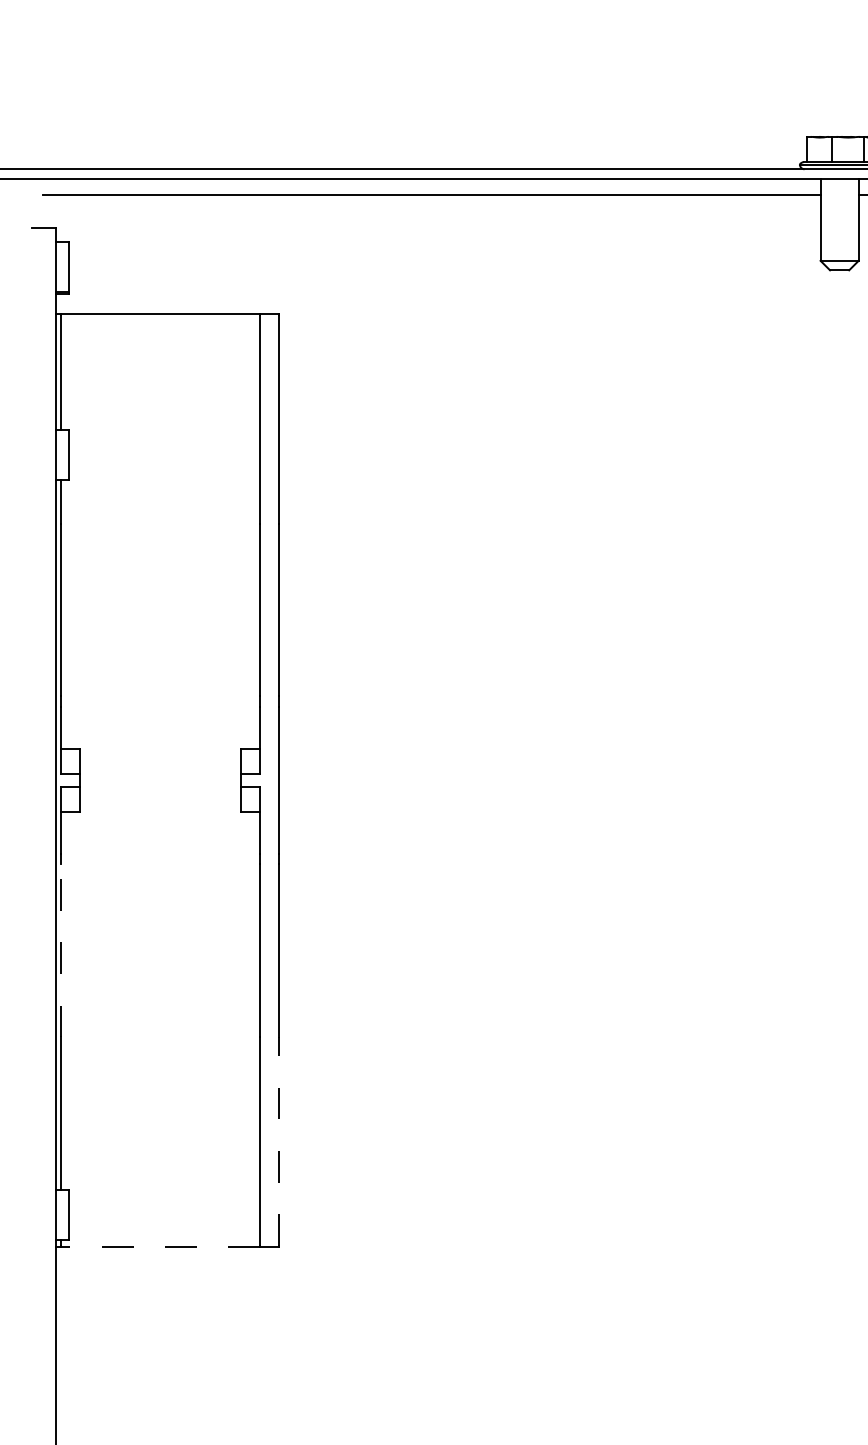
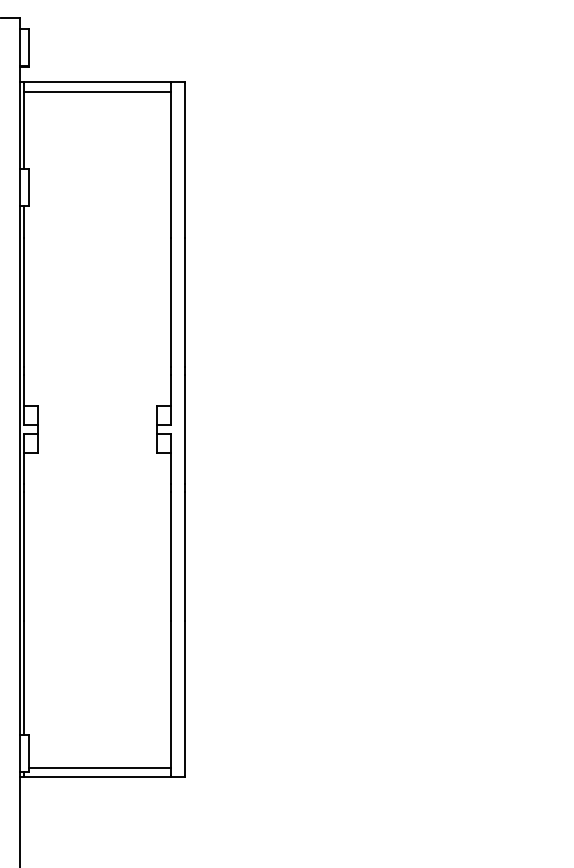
line: (160, 327) -> (97, 92), added
line: (61, 950) -> (23, 556), dashed -> solid
line: (278, 1140) -> (185, 698), dashed -> solid
line: (164, 1233) -> (100, 767), added
line: (160, 1247) -> (97, 777), dashed -> solid

